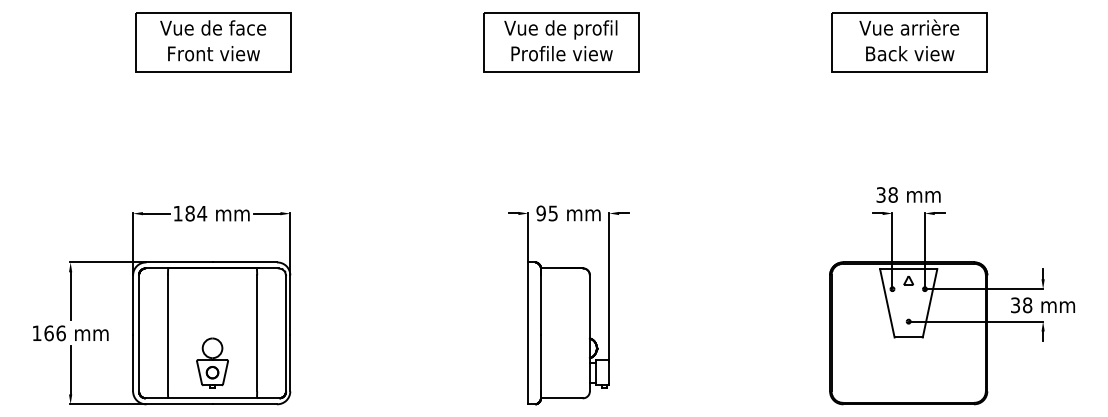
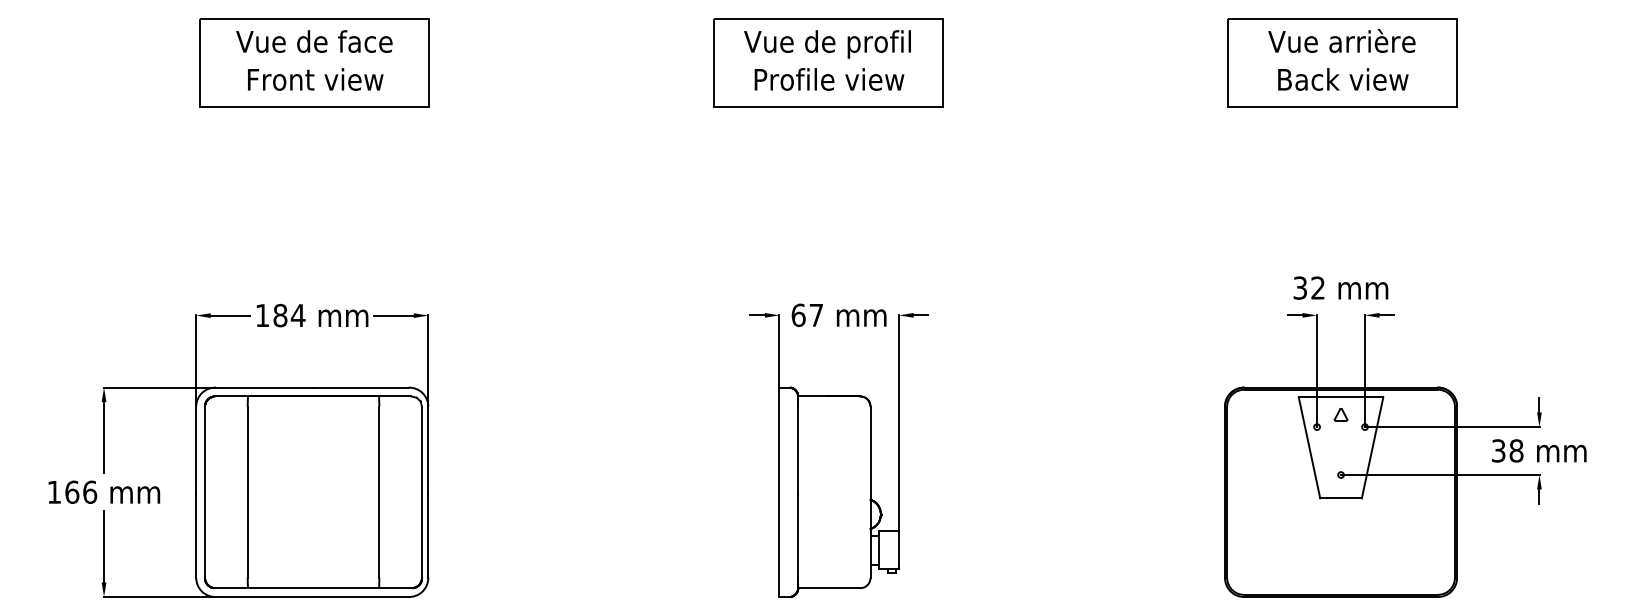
text: (892, 194) -> (1317, 287), 38 -> 32
text: (546, 213) -> (806, 315), 95 -> 67
part: (212, 362) -> (313, 535), removed

